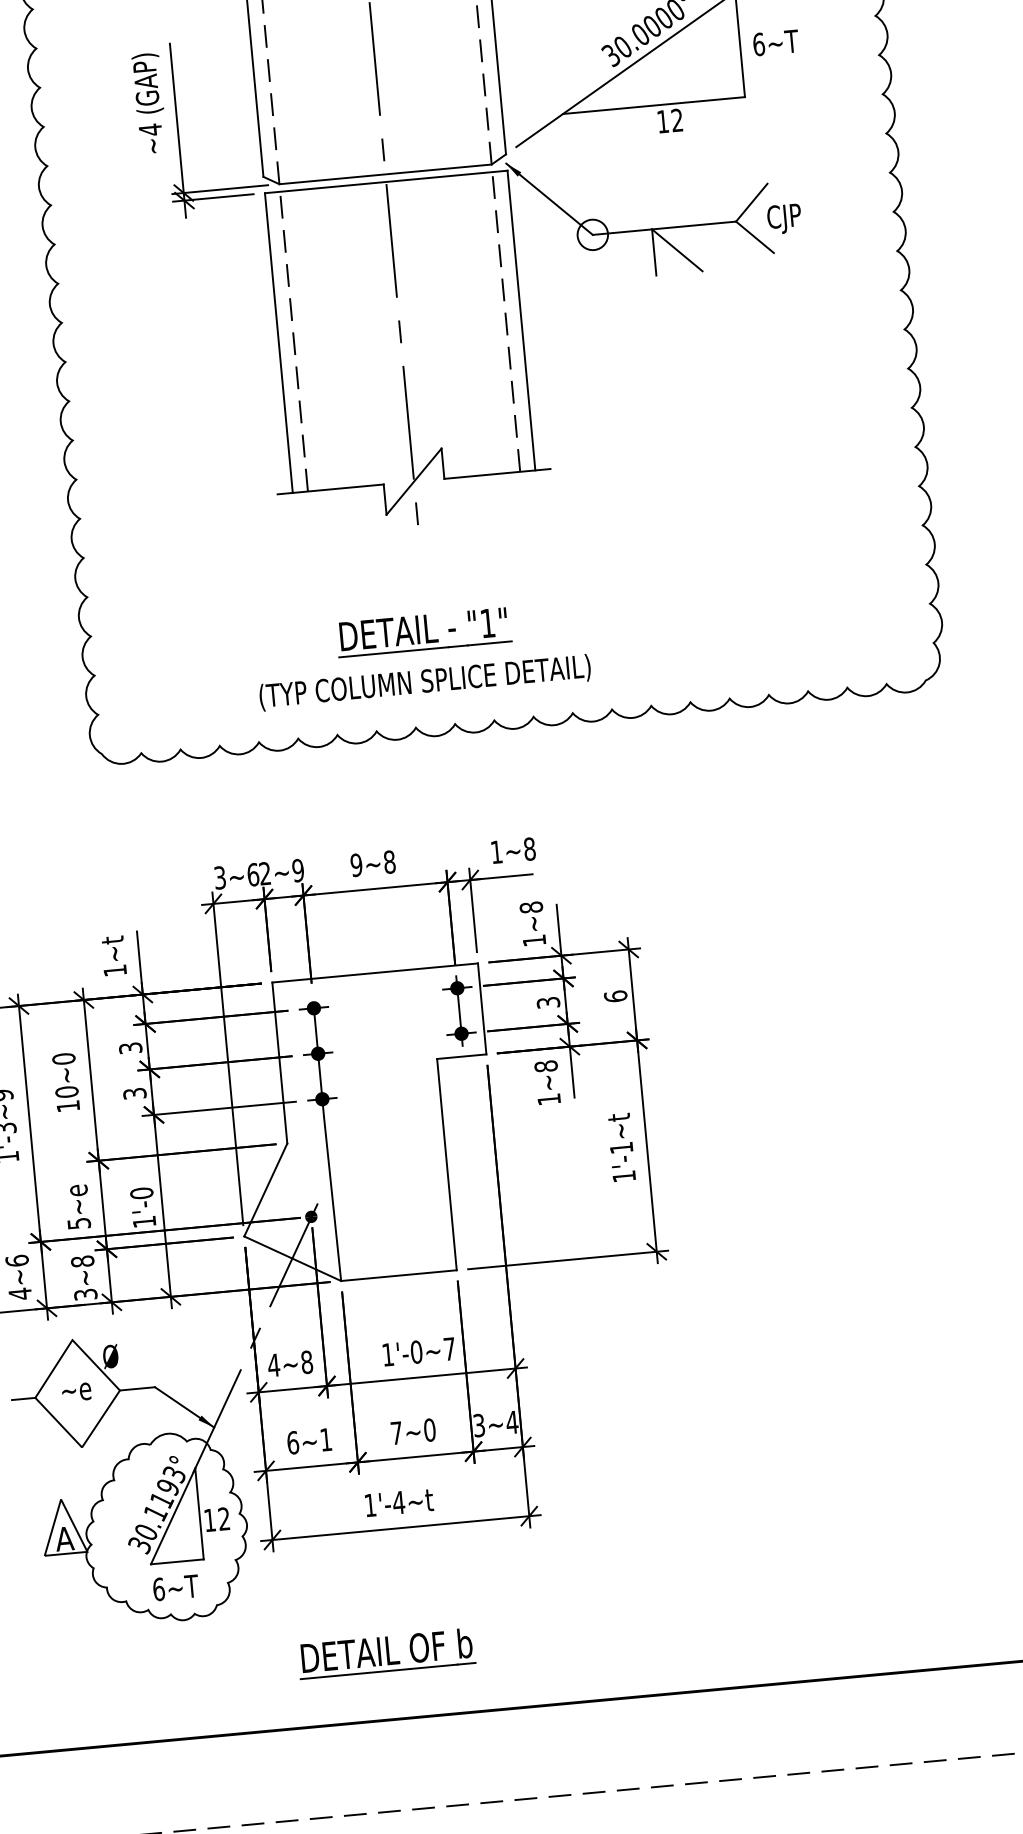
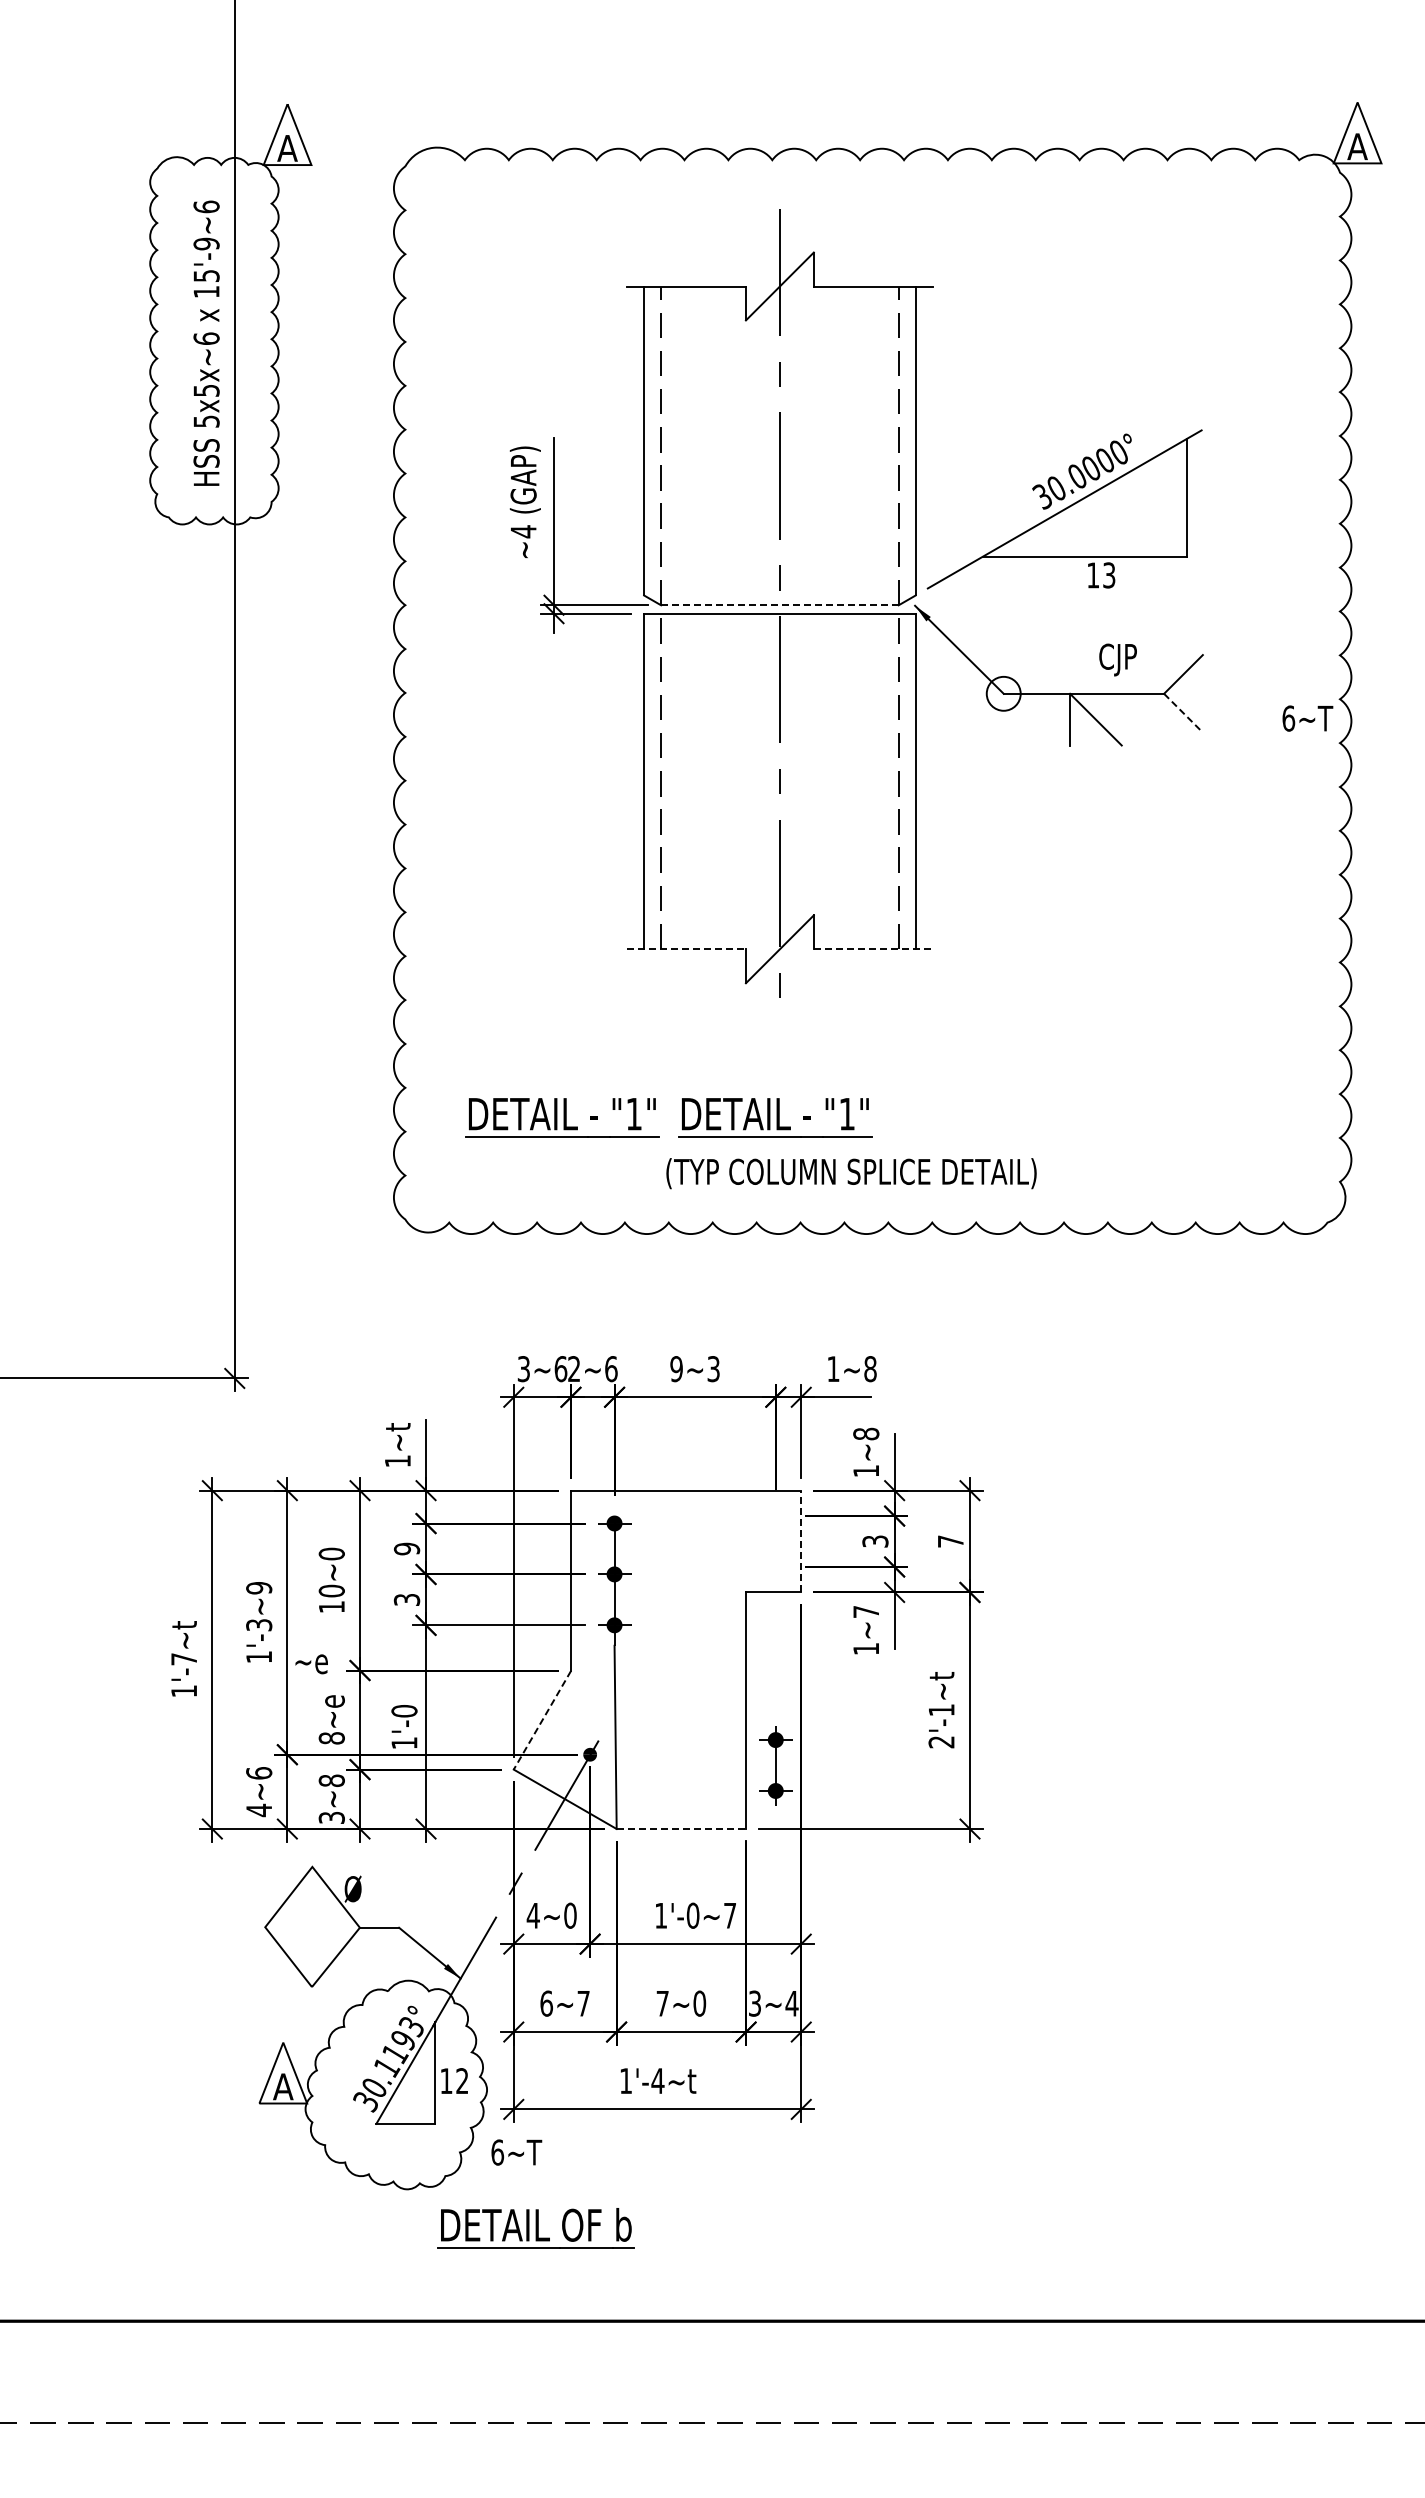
text: (775, 42) -> (1307, 718), moved
text: (677, 120) -> (1109, 575), 12 -> 13
line: (385, 174) -> (779, 605), solid -> dashed
text: (783, 218) -> (1117, 659), moved
line: (755, 237) -> (1183, 713), solid -> dashed
line: (497, 474) -> (873, 949), solid -> dashed
line: (331, 489) -> (687, 949), solid -> dashed
part: (233, 649) -> (562, 1117), added
text: (425, 682) -> (851, 1173), moved
text: (389, 862) -> (713, 1369), 9~8 -> 9~3
text: (298, 870) -> (611, 1369), 2~9 -> 2~6
text: (615, 996) -> (950, 1541), 6 -> 7
line: (482, 1008) -> (801, 1541), solid -> dashed
part: (459, 1011) -> (775, 1765), moved
text: (130, 1047) -> (406, 1548), 3 -> 9
text: (546, 1066) -> (866, 1611), 1~8 -> 1~7
text: (624, 1176) -> (941, 1742), 1'-1~t -> 2'-1~t
line: (265, 1190) -> (542, 1720), solid -> dashed
text: (78, 1223) -> (331, 1738), 5~e -> 8~e
line: (399, 1276) -> (681, 1829), solid -> dashed
text: (307, 1362) -> (570, 1915), 4~8 -> 4~0
text: (76, 1392) -> (311, 1664), moved
line: (24, 1399) -> (252, 1927), removed
text: (325, 1439) -> (583, 2003), 6~1 -> 6~7
text: (175, 1587) -> (516, 2152), moved
part: (386, 1653) -> (535, 2228), moved

